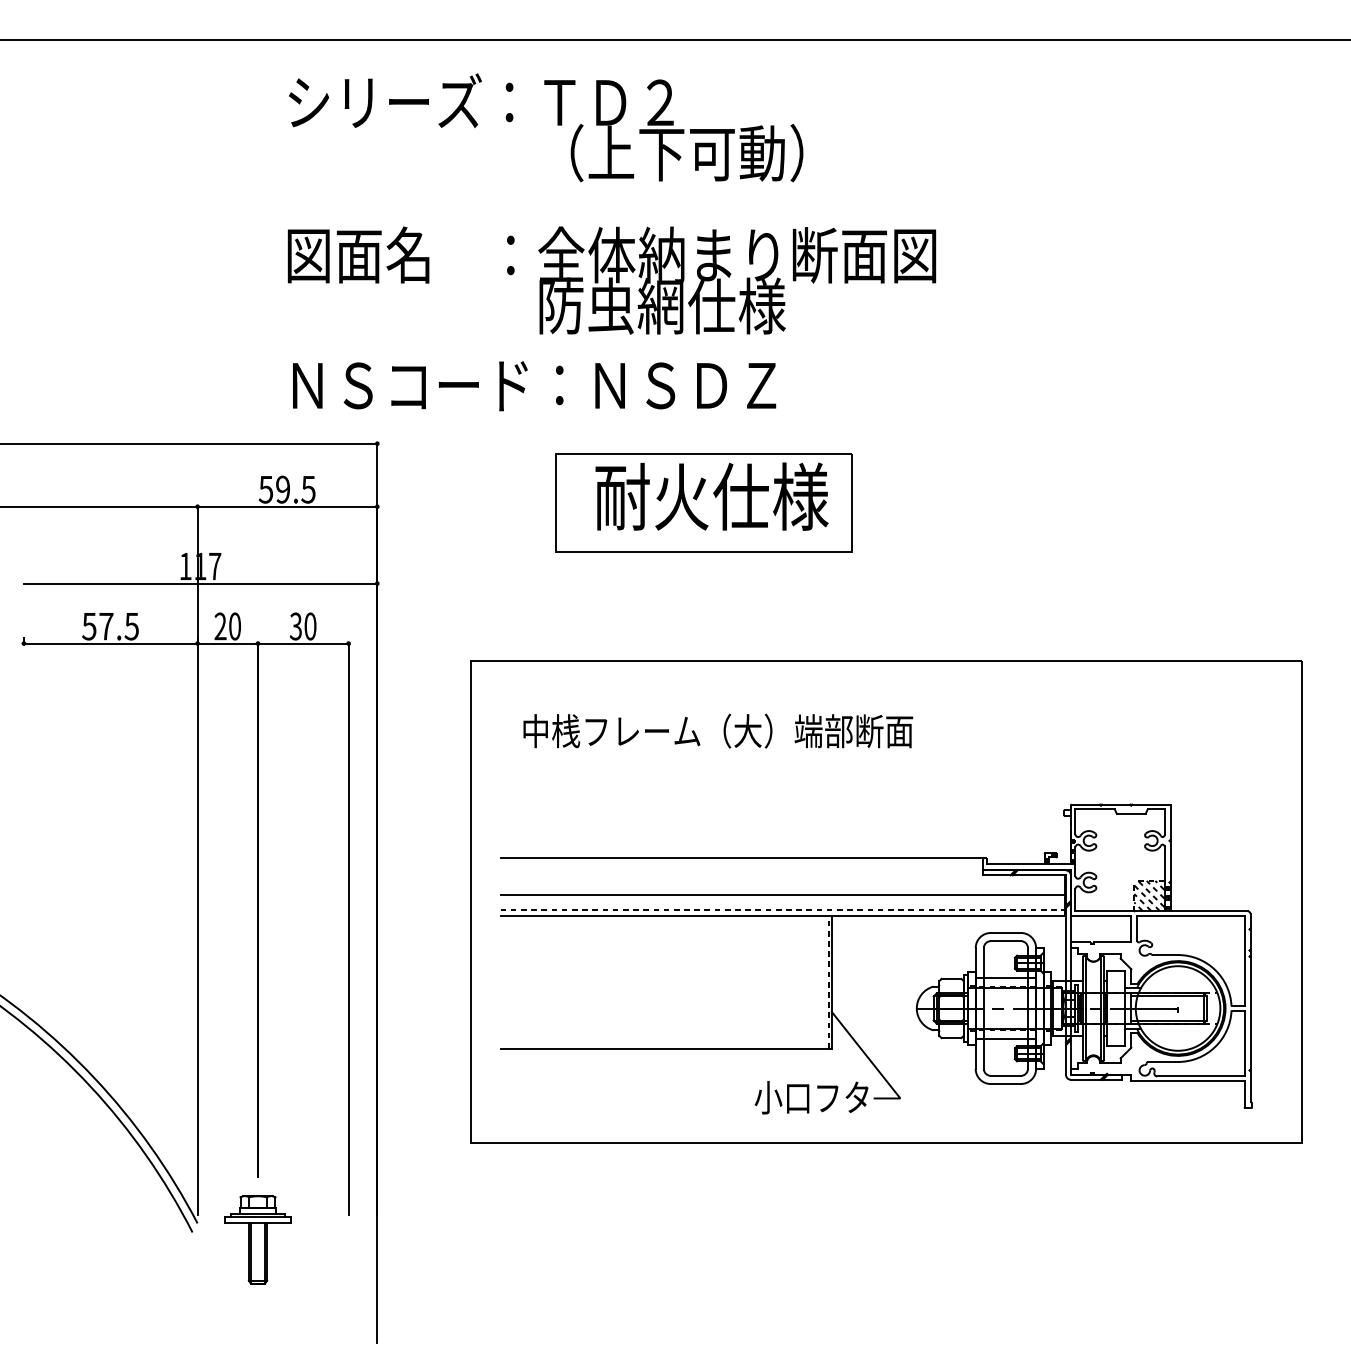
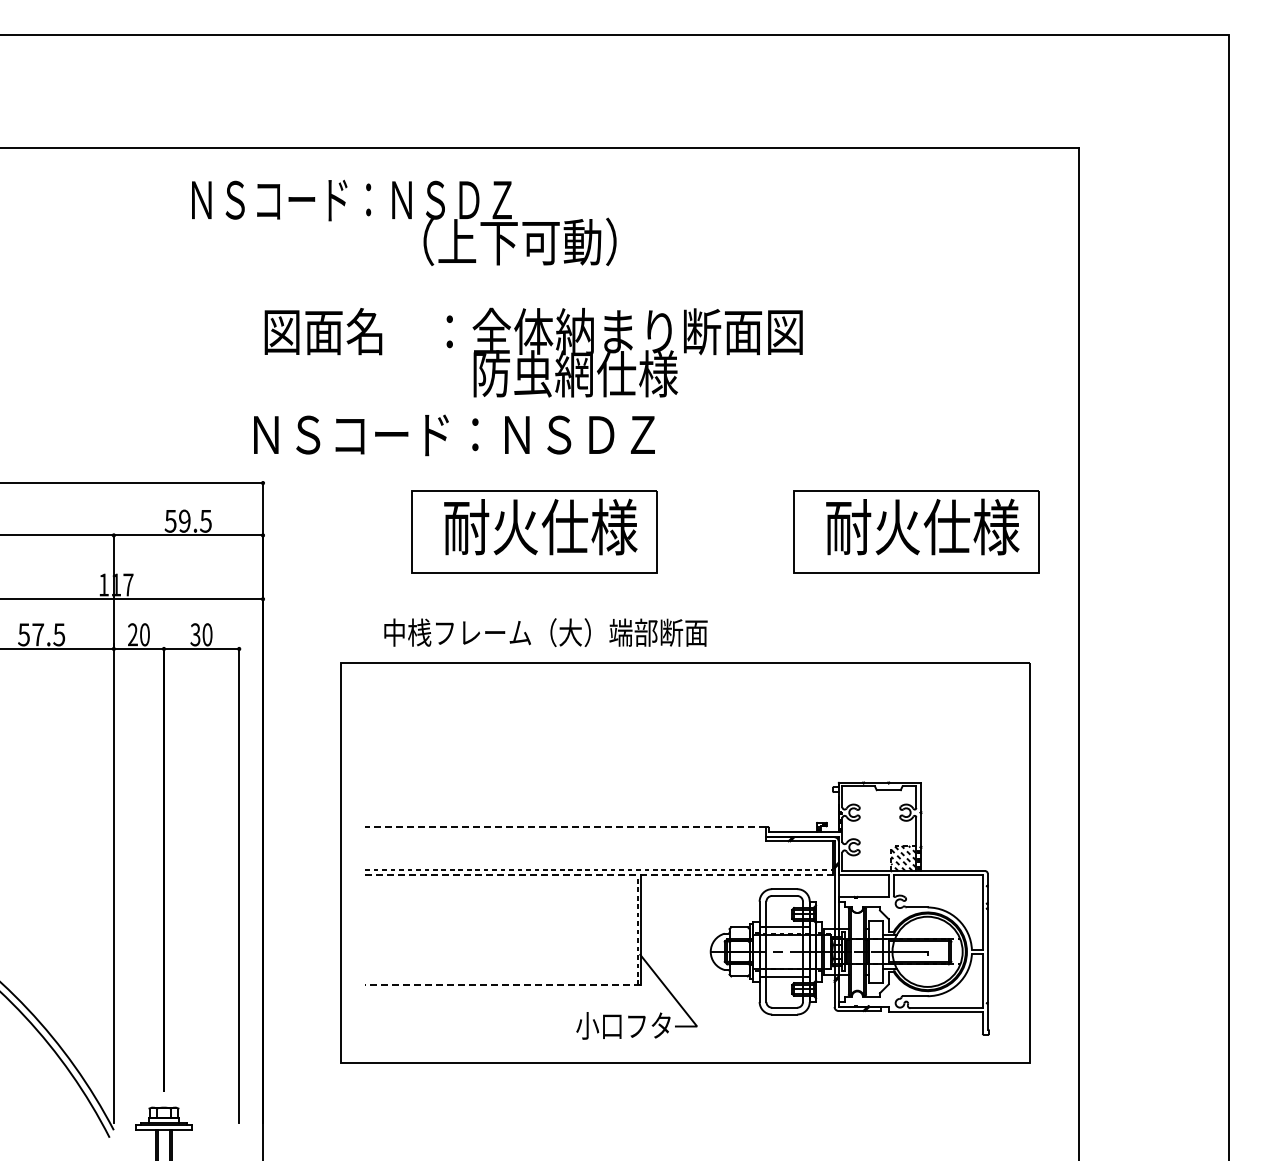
text: (482, 100) -> (350, 198), シリーズ：ＴＤ２ -> ＮＳコード：ＮＳＤＺ
text: (611, 280) -> (533, 352), moved
text: (534, 386) -> (454, 435), moved
part: (1164, 502) -> (916, 531), added
text: (717, 730) -> (545, 632), moved
line: (741, 858) -> (565, 827), solid -> dashed
line: (782, 894) -> (599, 857), removed
line: (782, 915) -> (599, 874), solid -> dashed
line: (665, 1049) -> (502, 985), solid -> dashed

